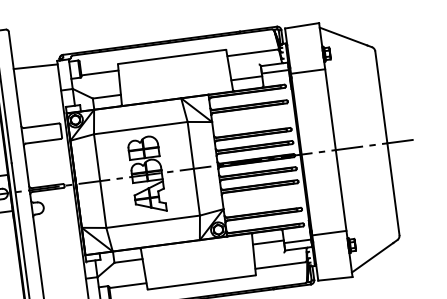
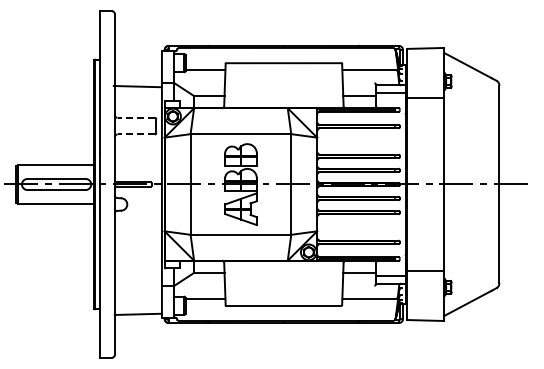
line: (34, 66) -> (136, 86), moved
line: (41, 125) -> (136, 117), solid -> dashed
line: (43, 141) -> (136, 134), solid -> dashed

